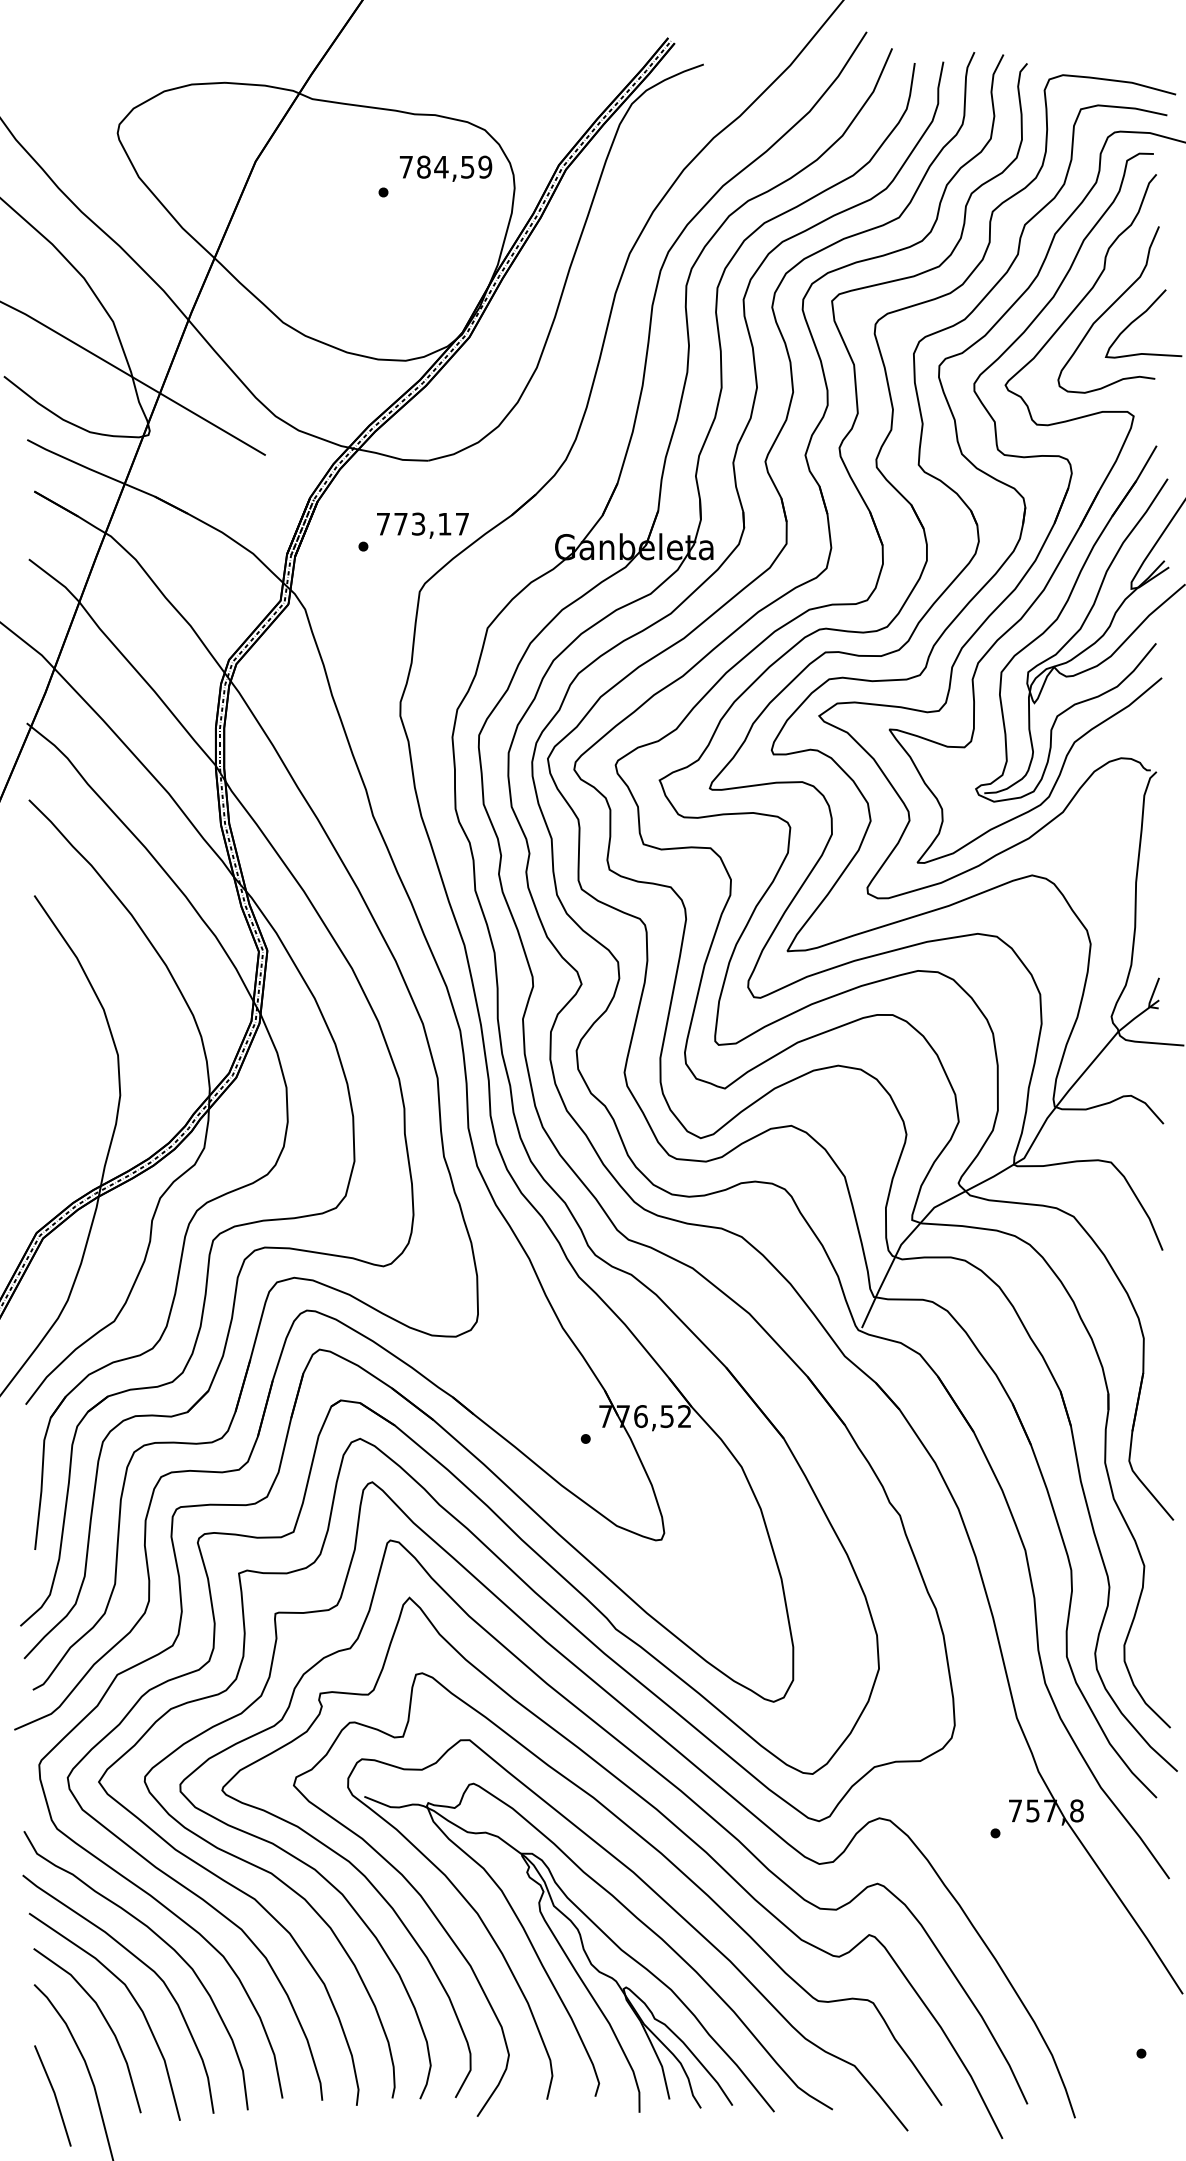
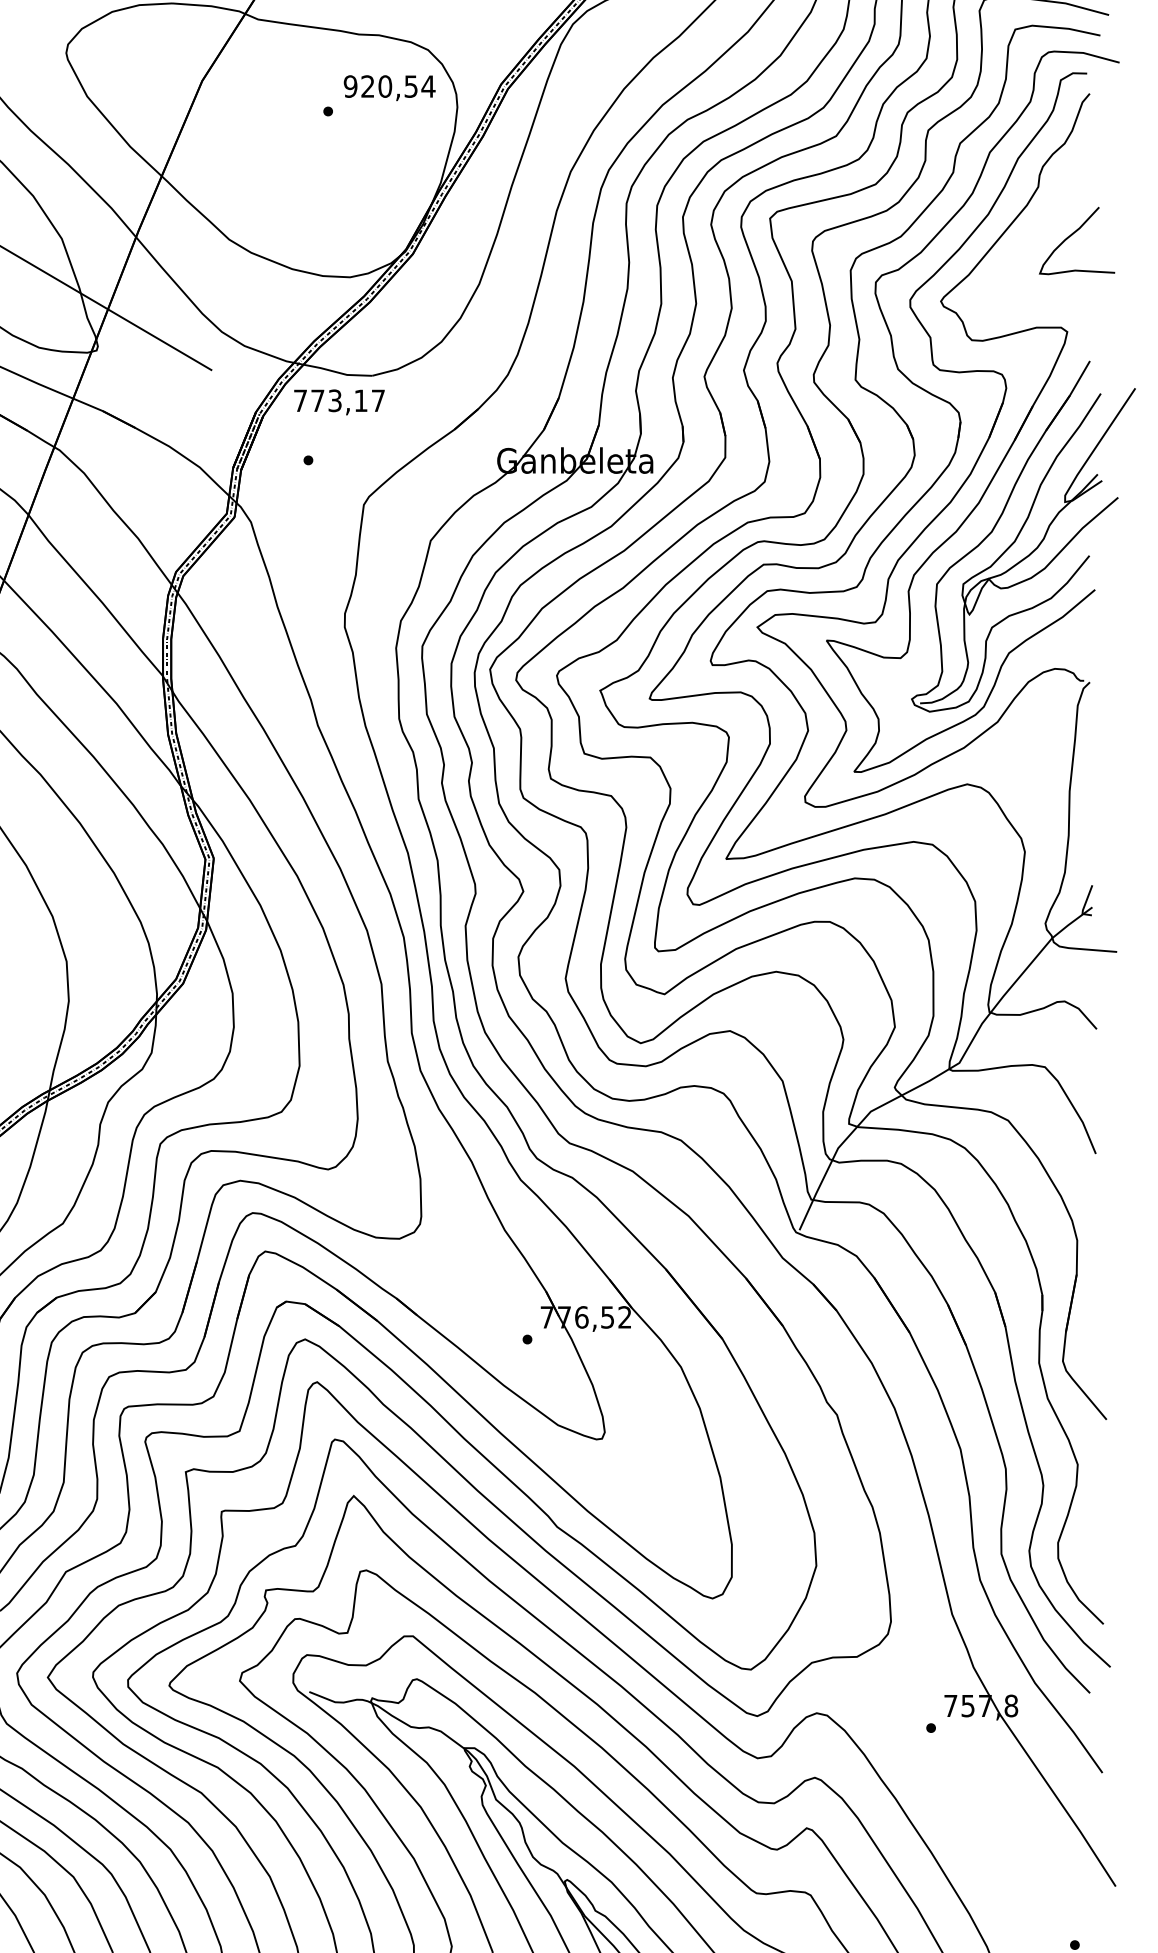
text: (445, 166) -> (389, 85), 784,59 -> 920,54
curve: (1108, 309) -> (1042, 226), removed
text: (422, 525) -> (339, 402), moved

